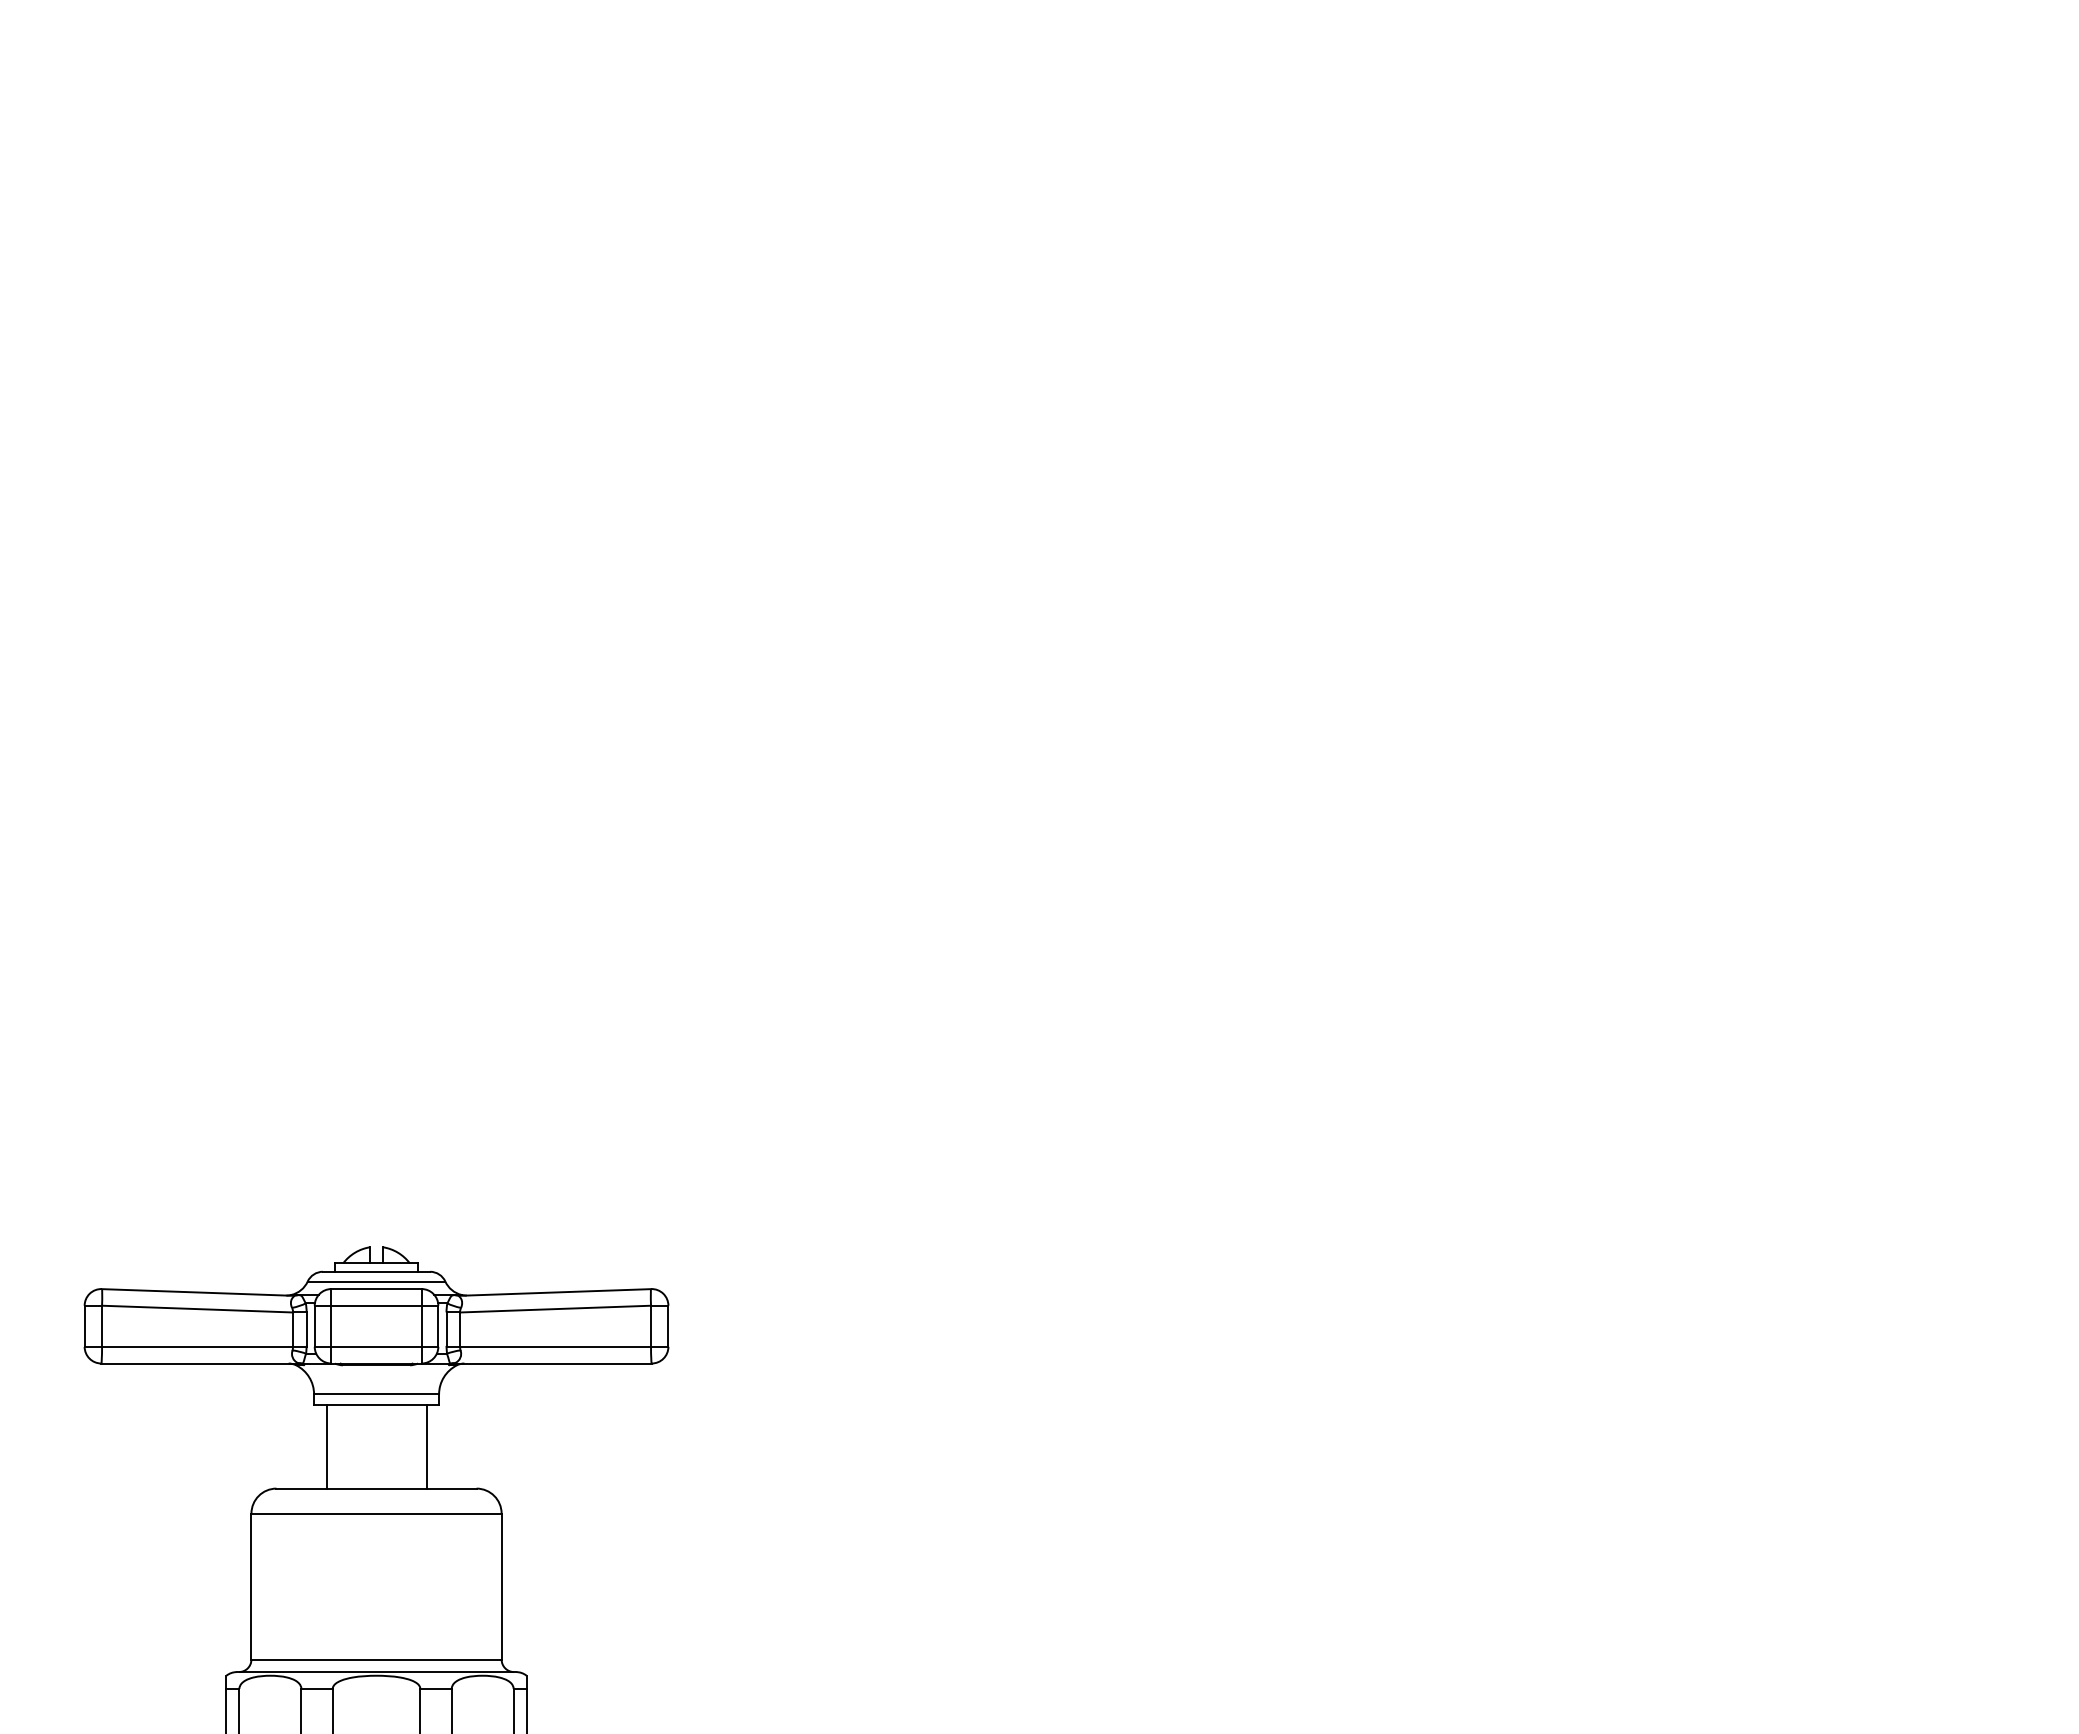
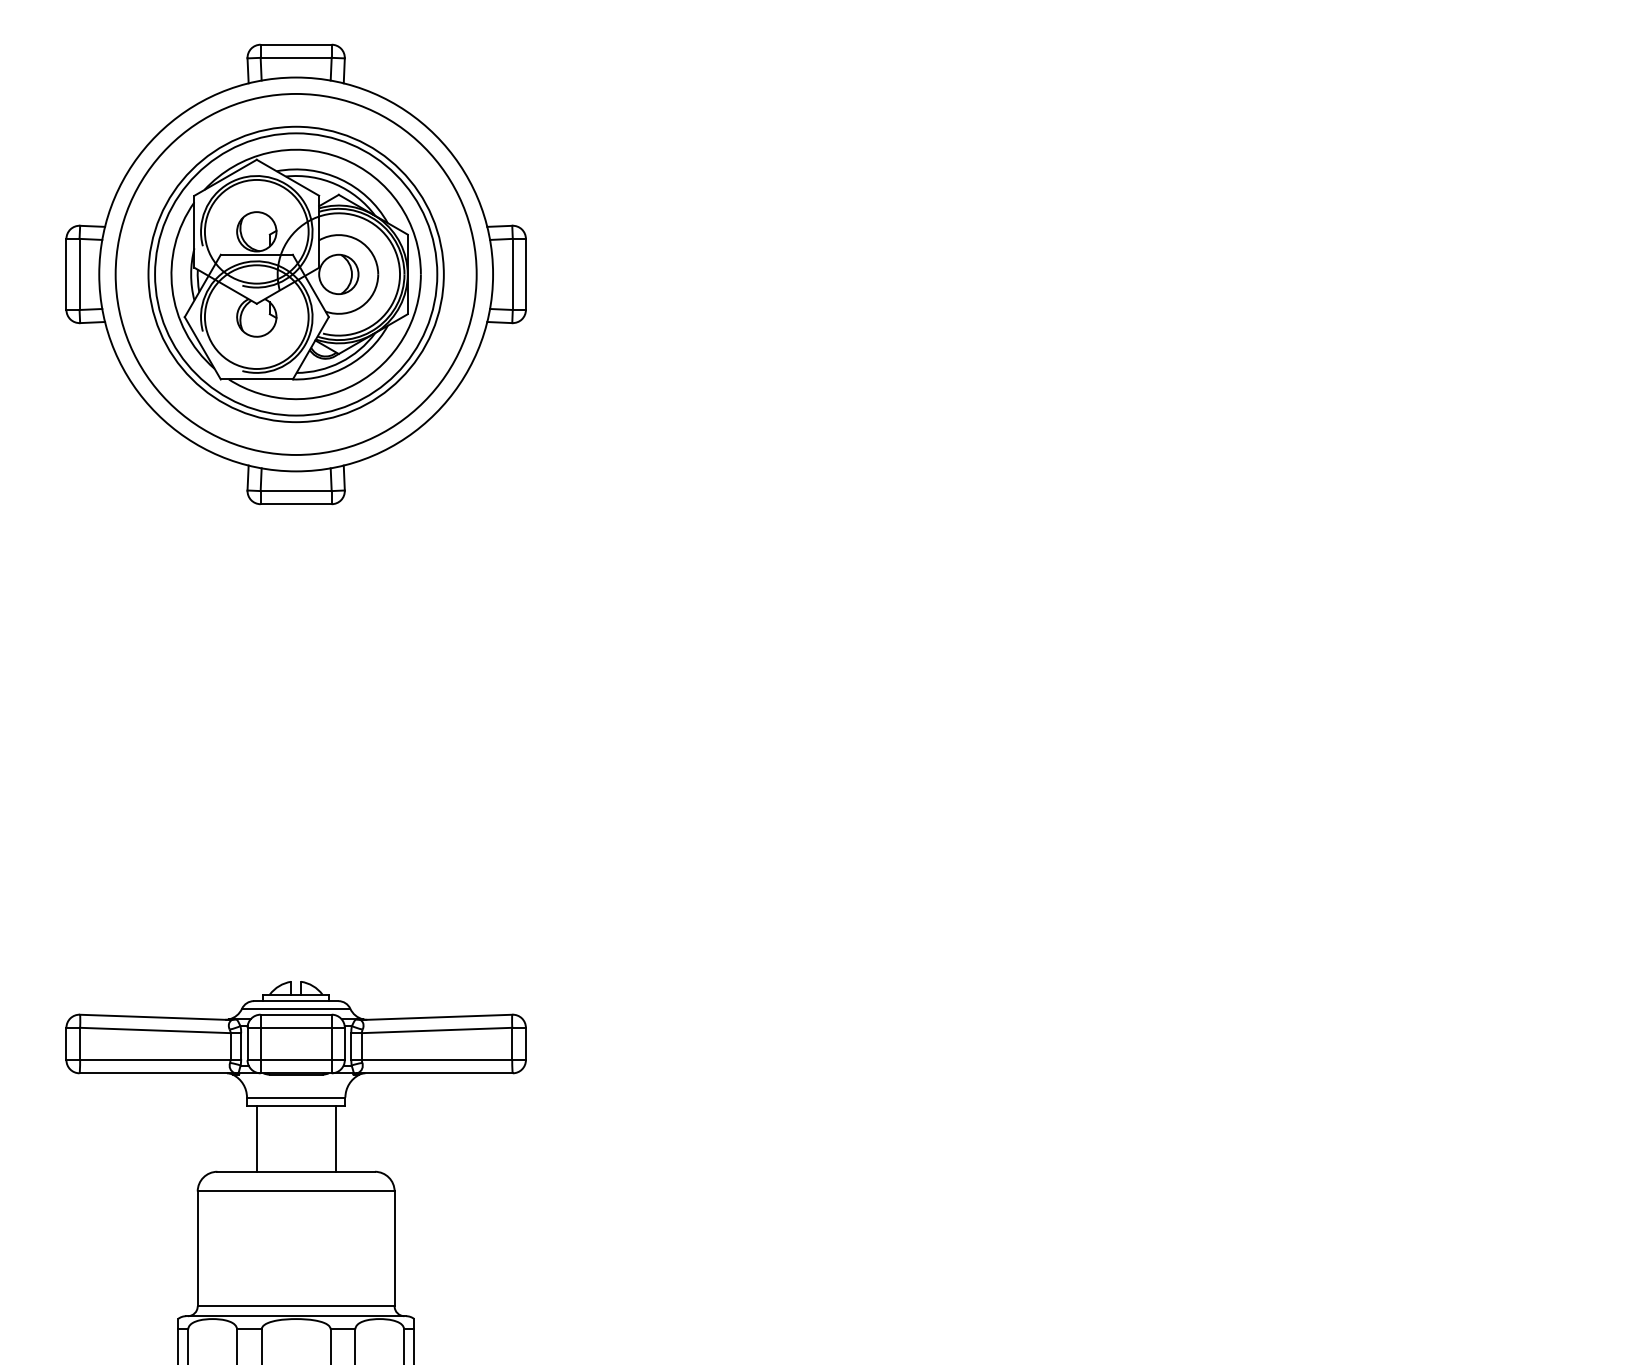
part: (376, 348) -> (296, 274), added

